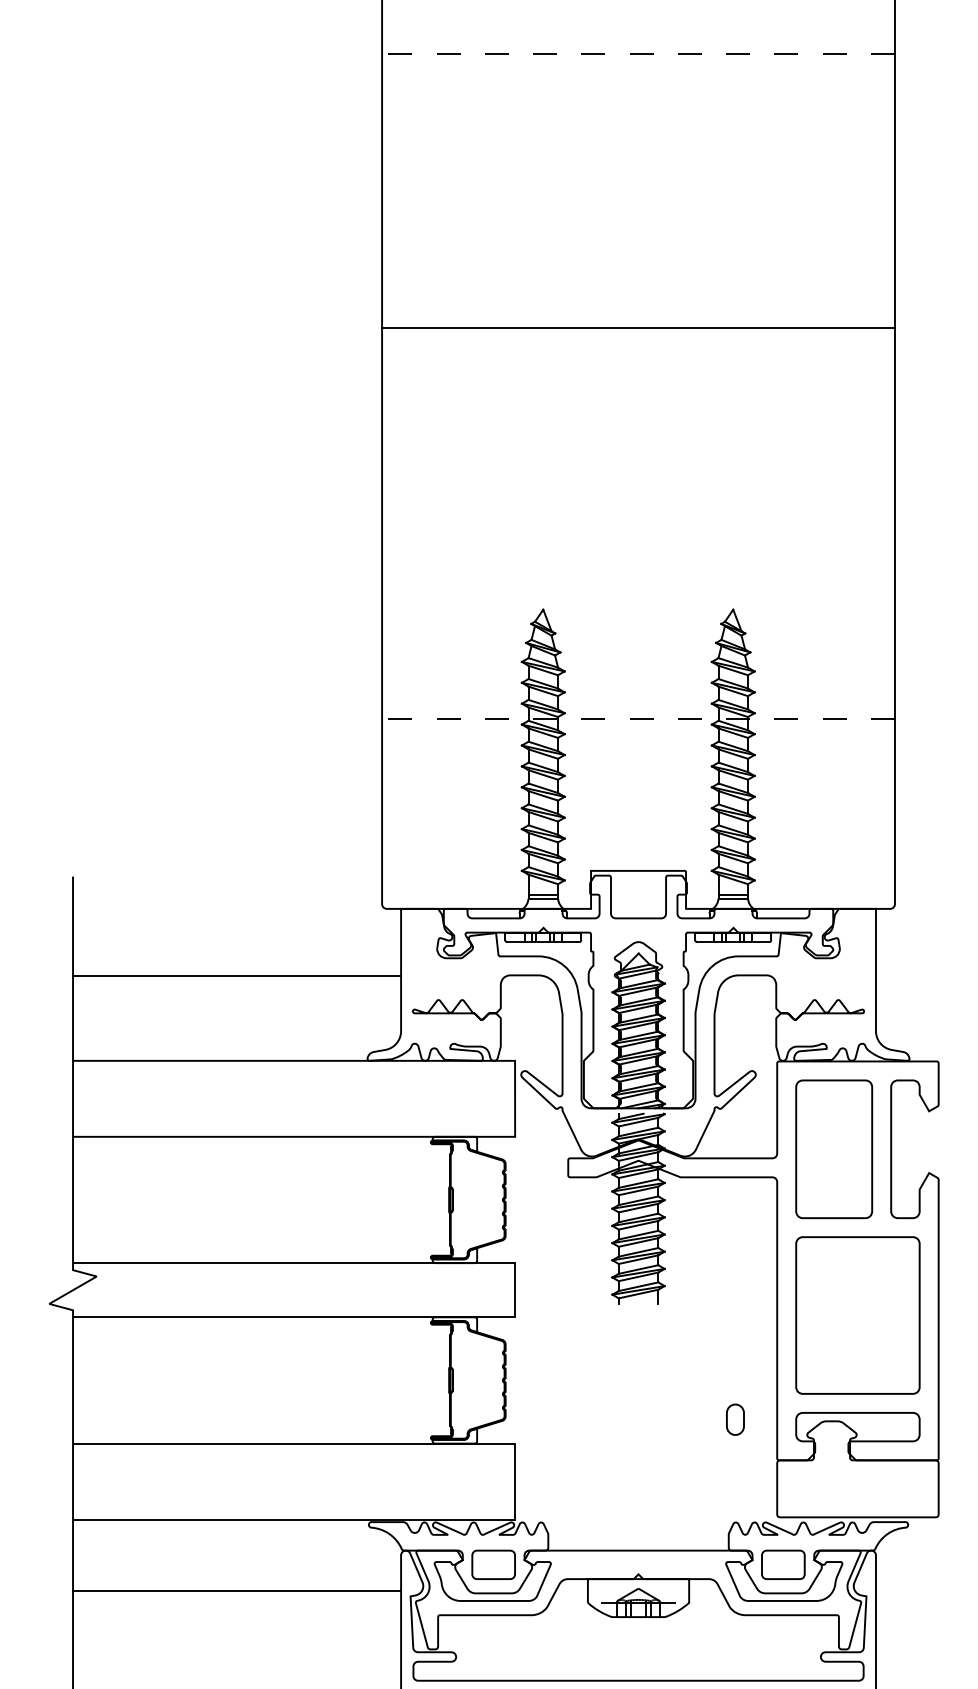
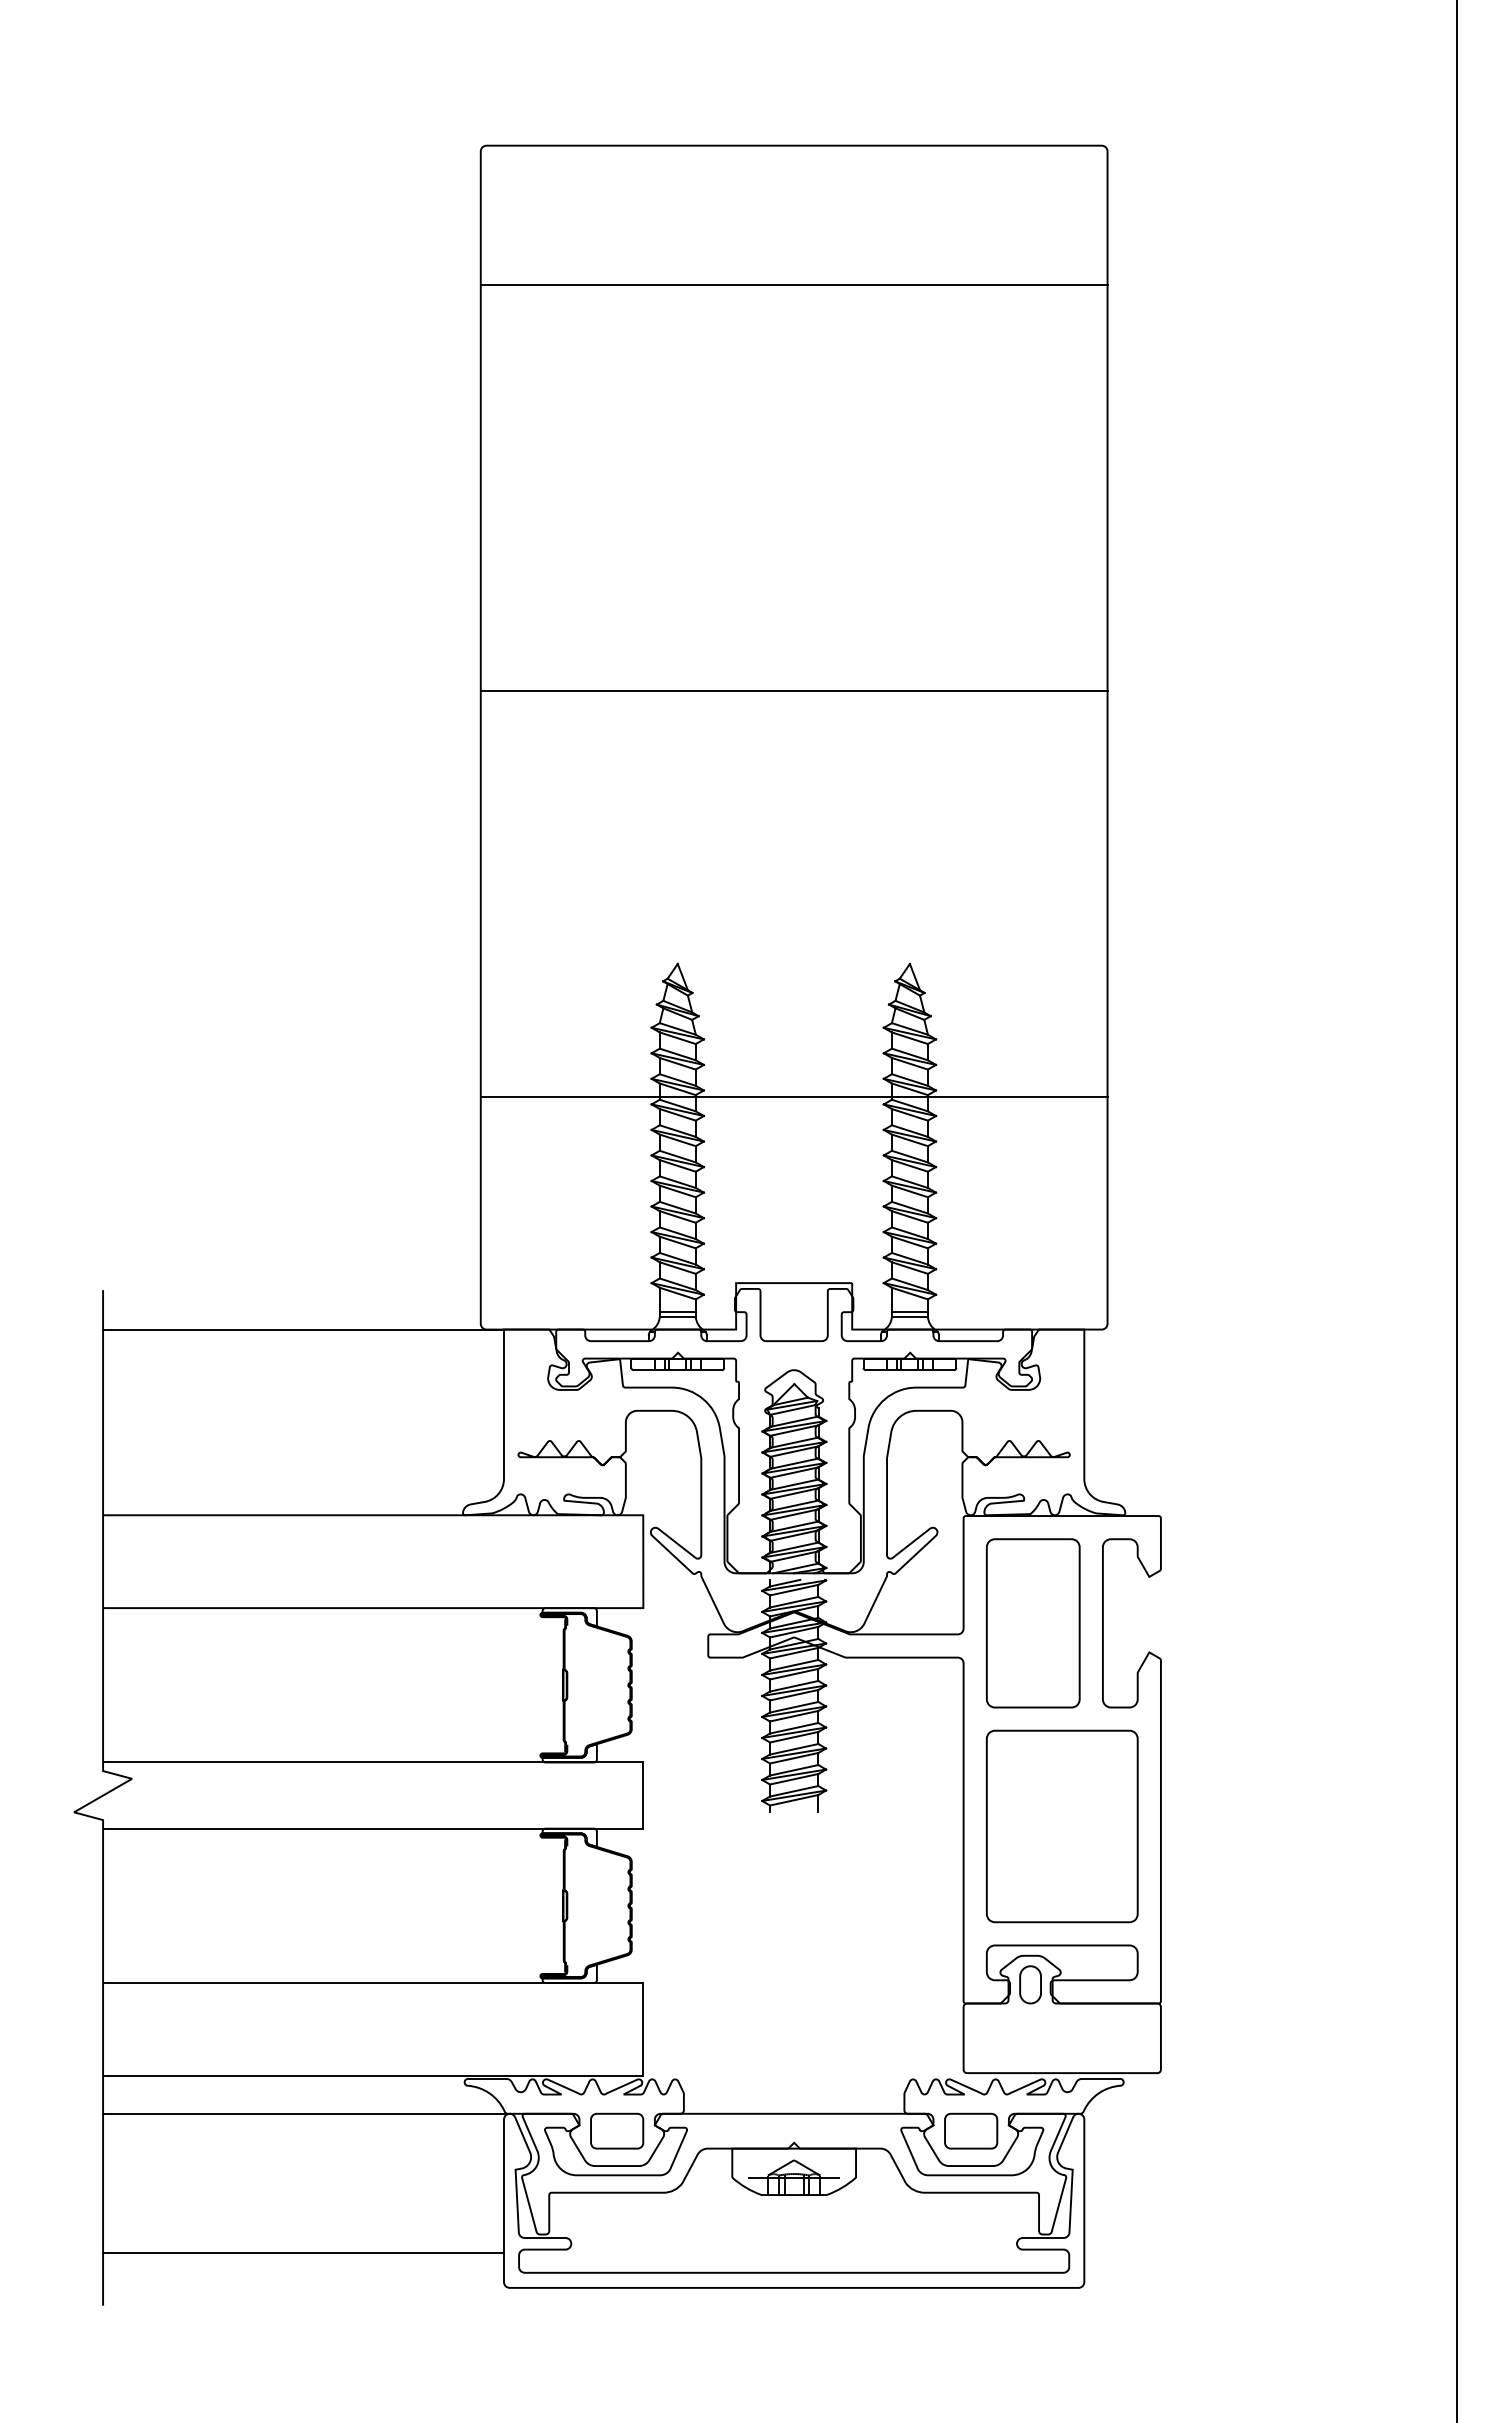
line: (637, 53) -> (793, 284), dashed -> solid
line: (637, 328) -> (793, 691), moved
line: (637, 718) -> (793, 1097), dashed -> solid
line: (237, 975) -> (303, 1329), moved
part: (735, 1419) -> (1030, 1984), moved
line: (239, 1550) -> (306, 2113), added
line: (237, 1591) -> (303, 2253), moved

